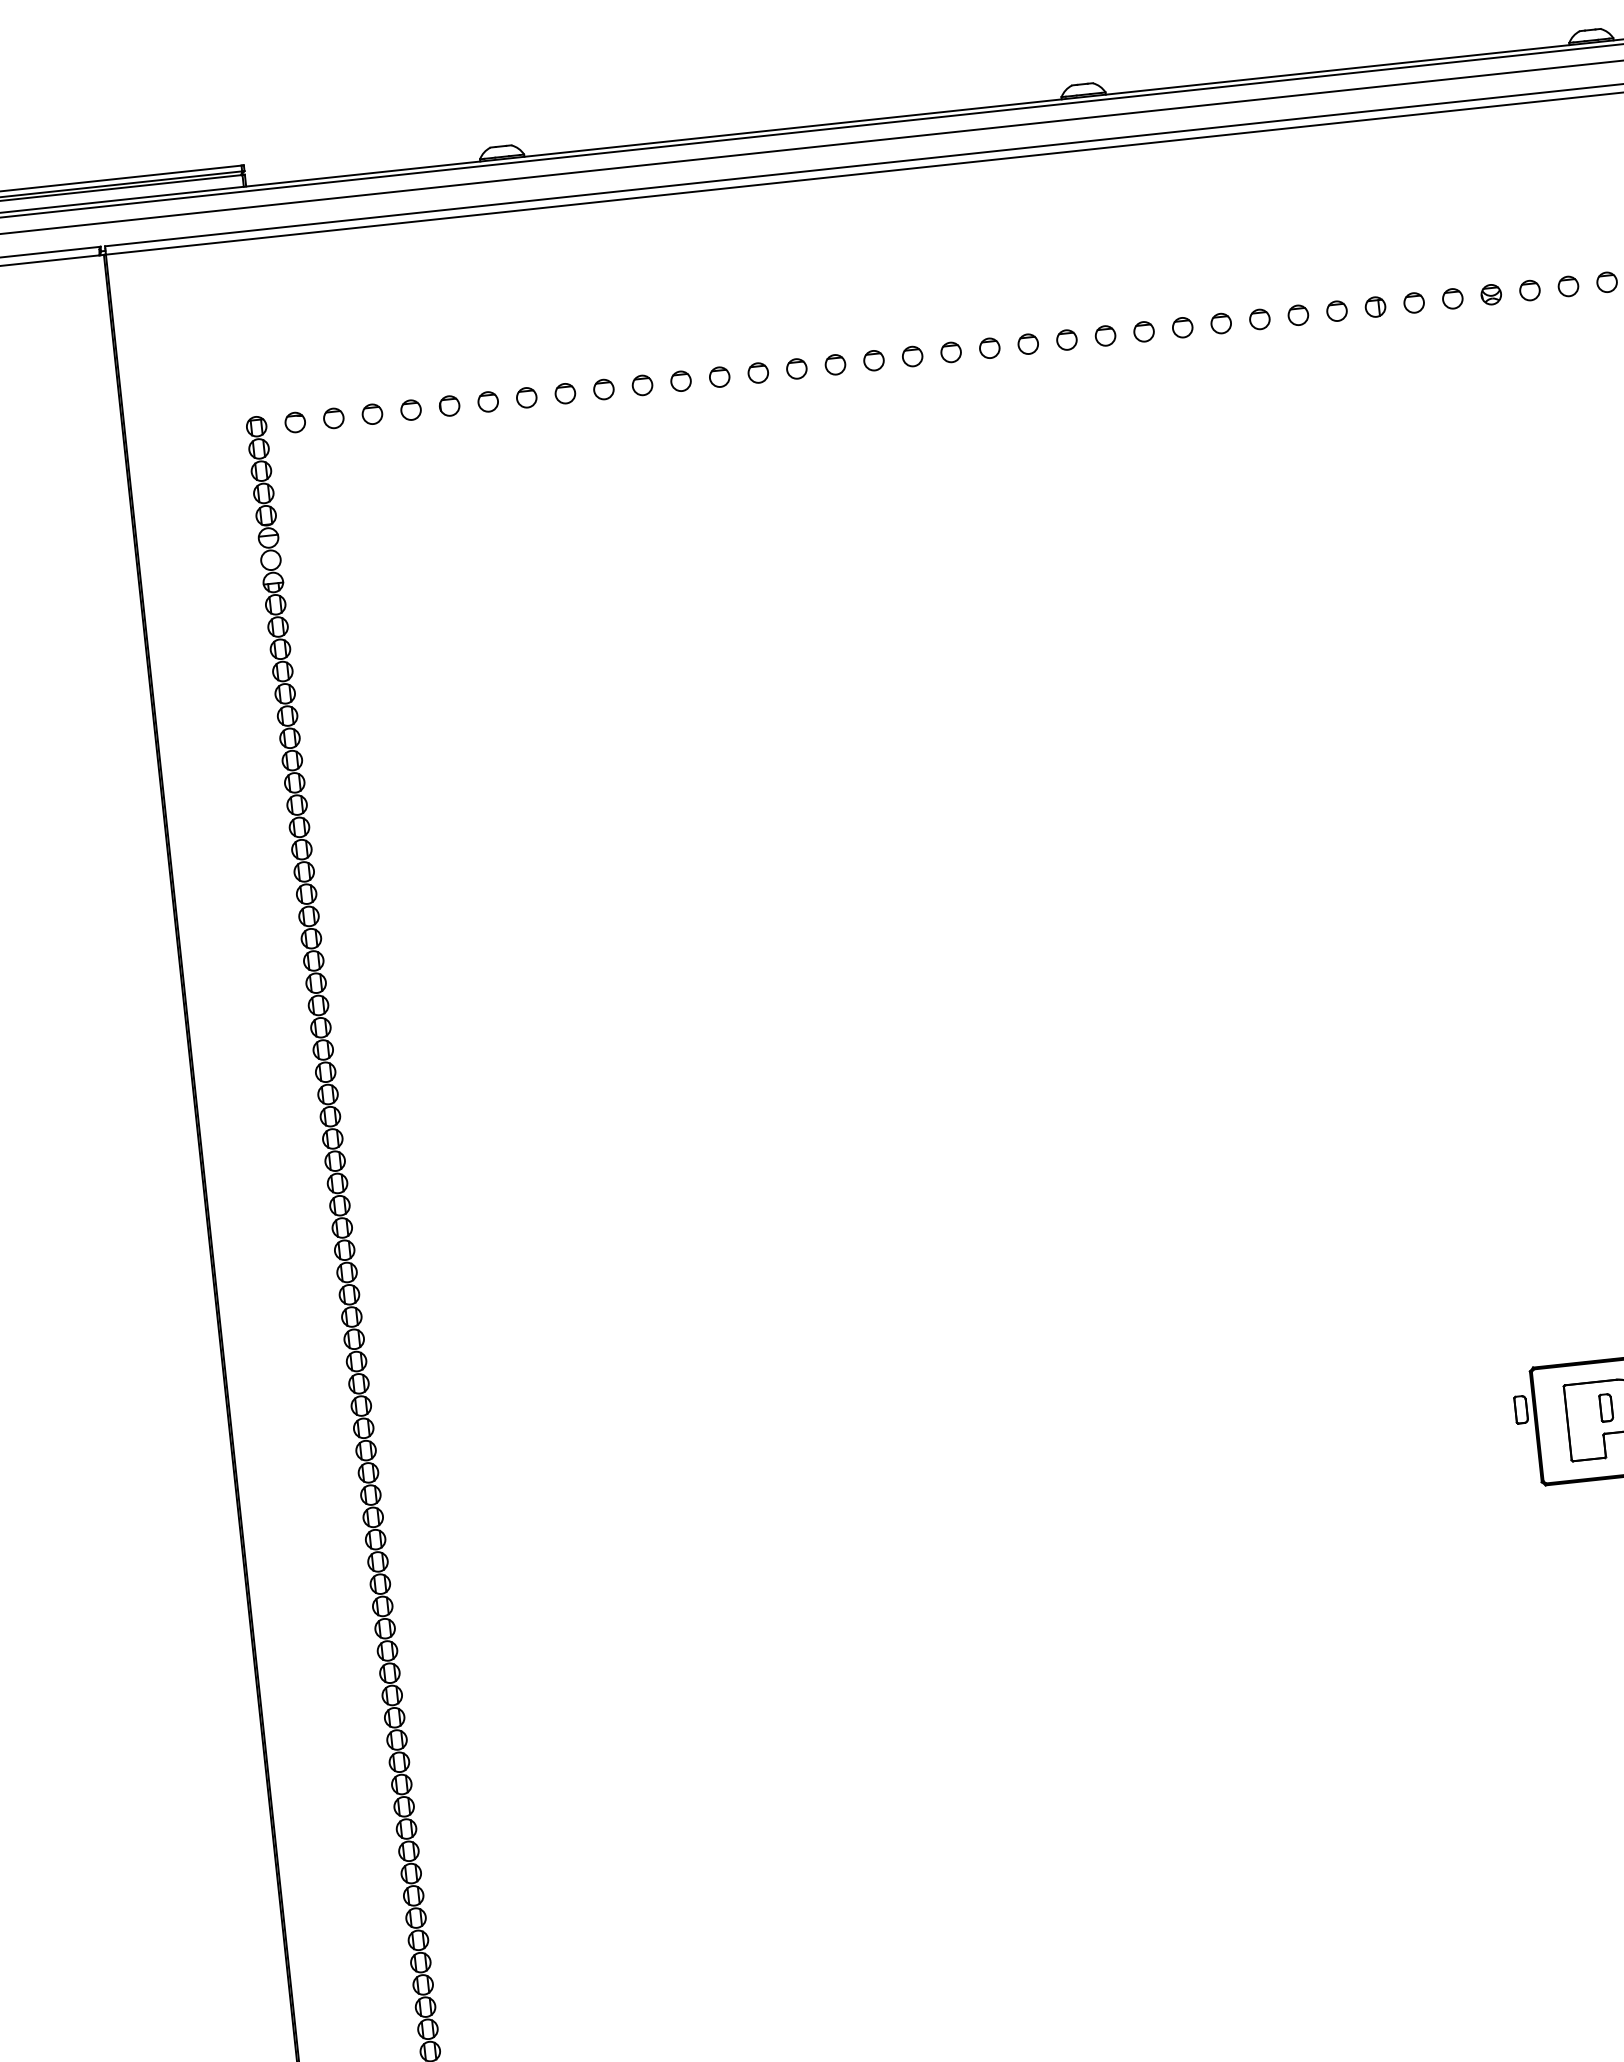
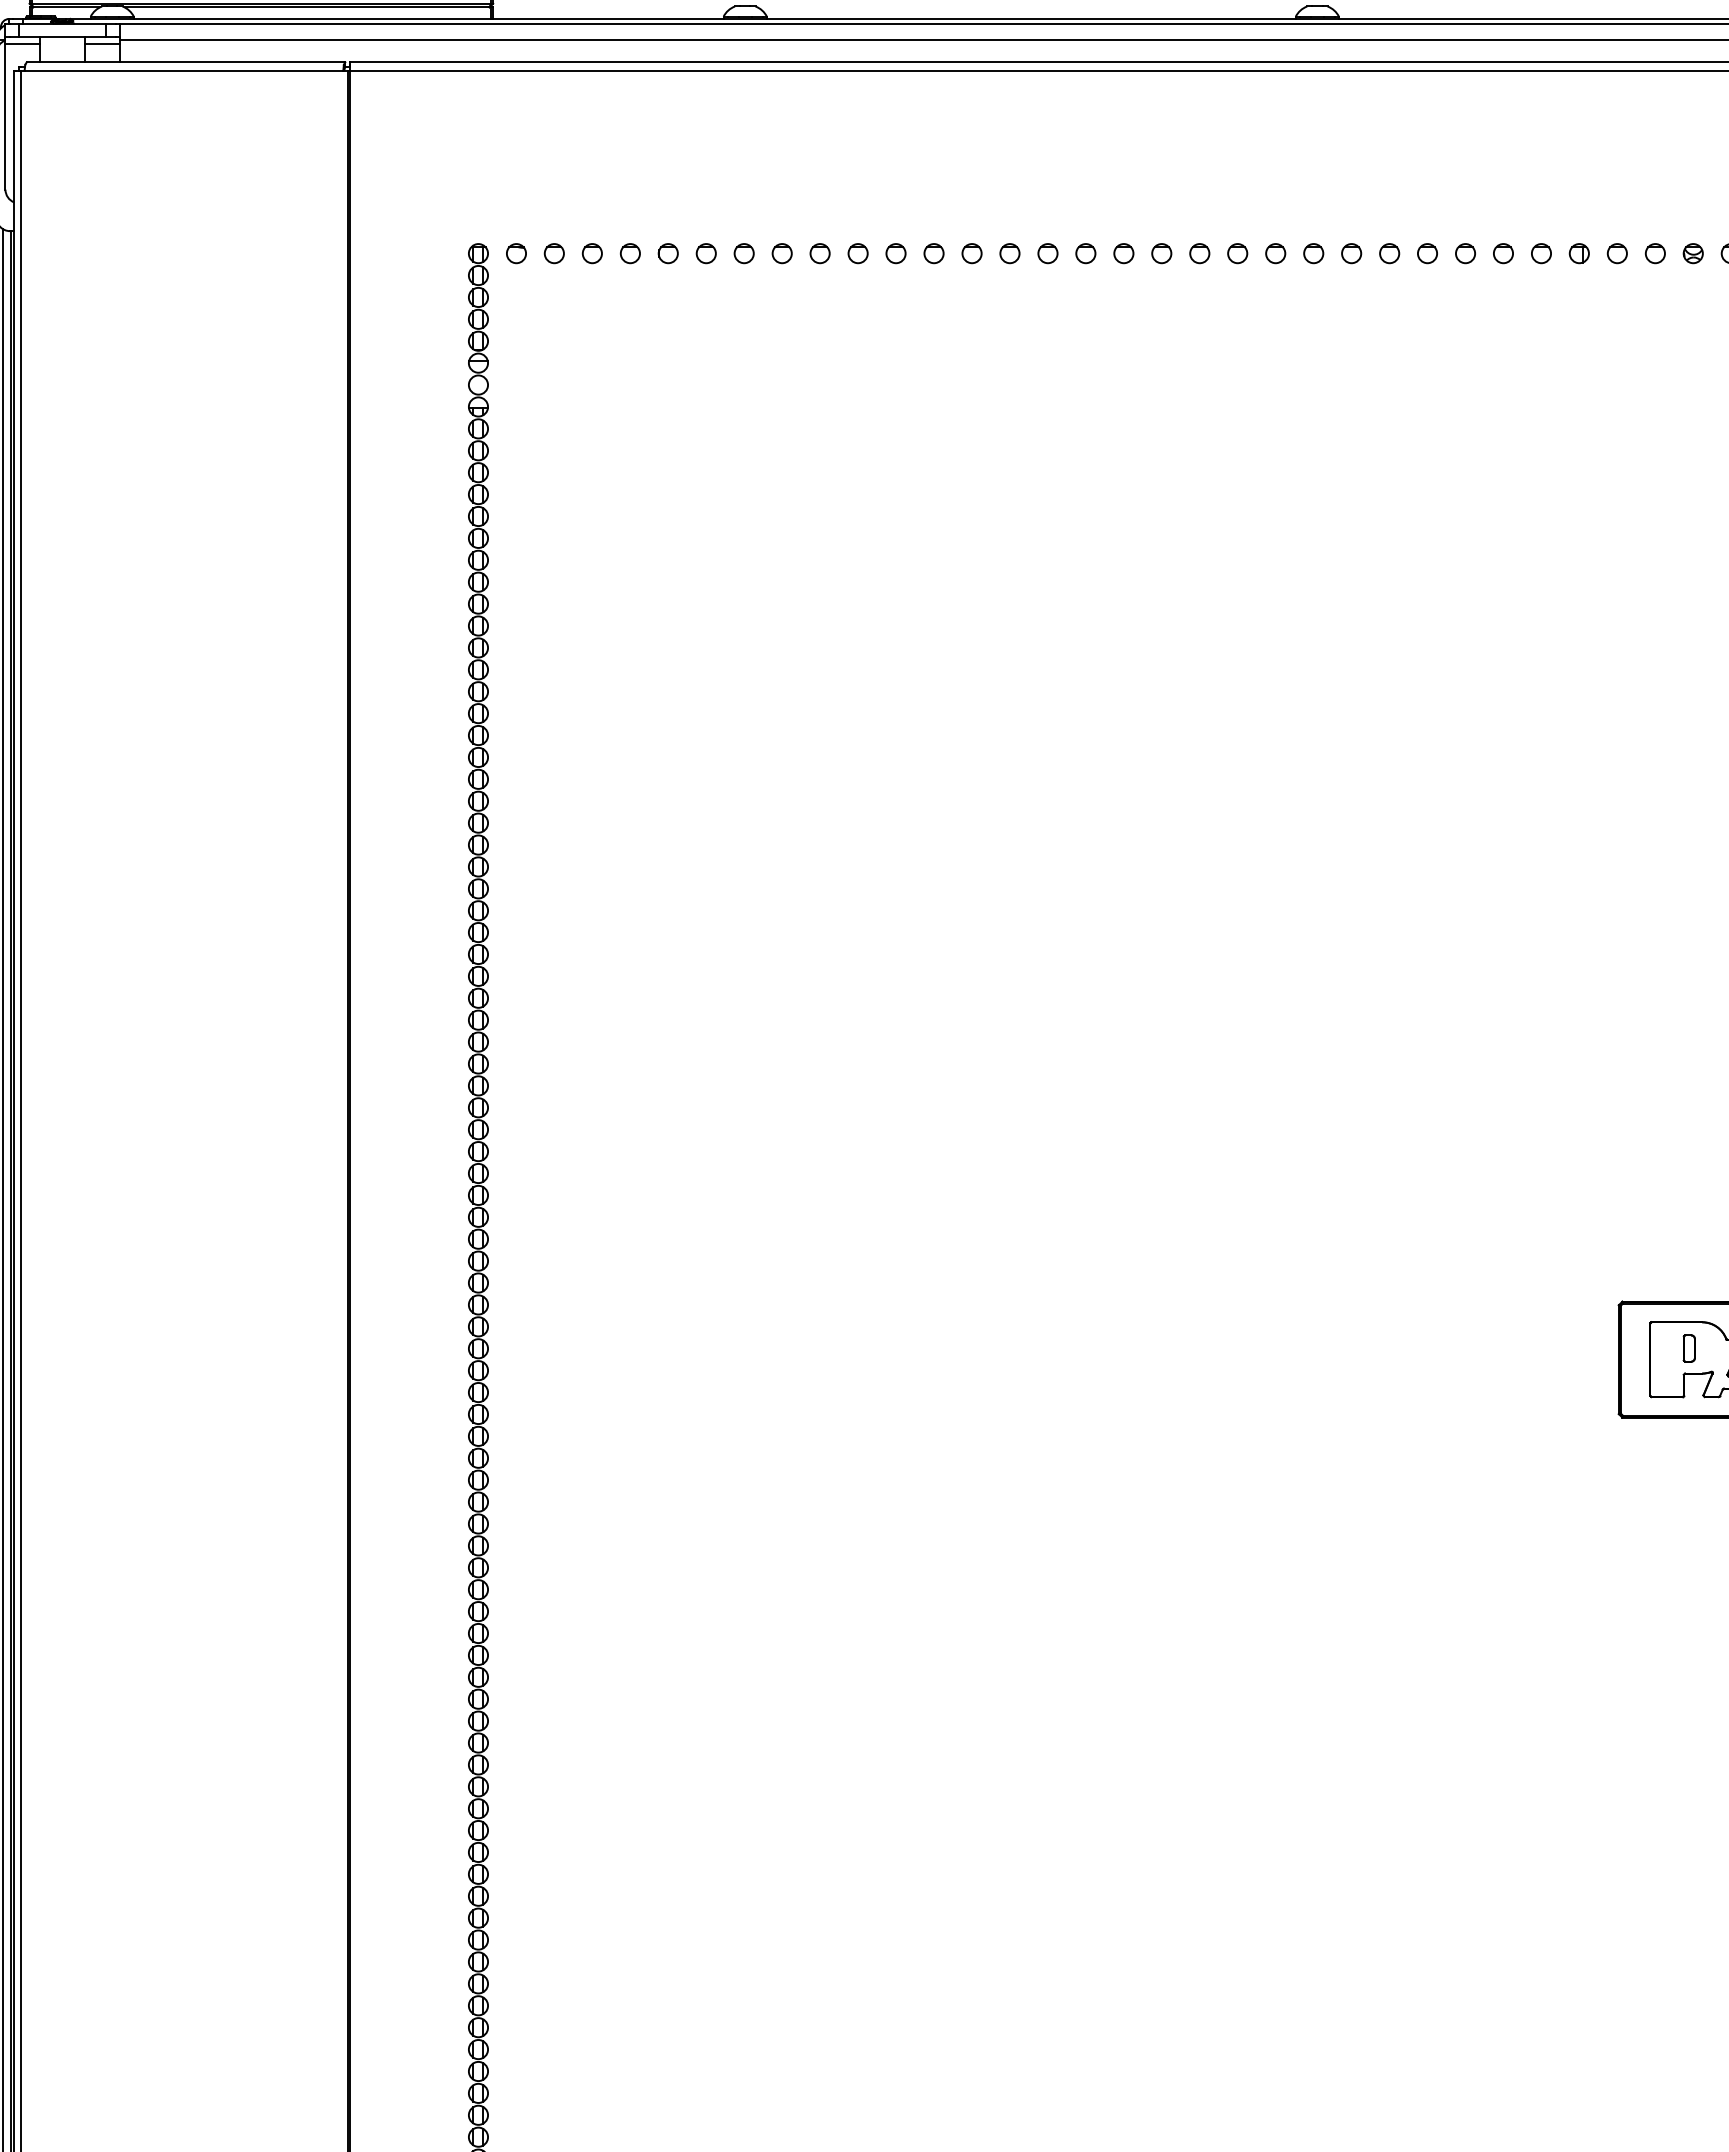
part: (1520, 1409) -> (1605, 1341), removed

